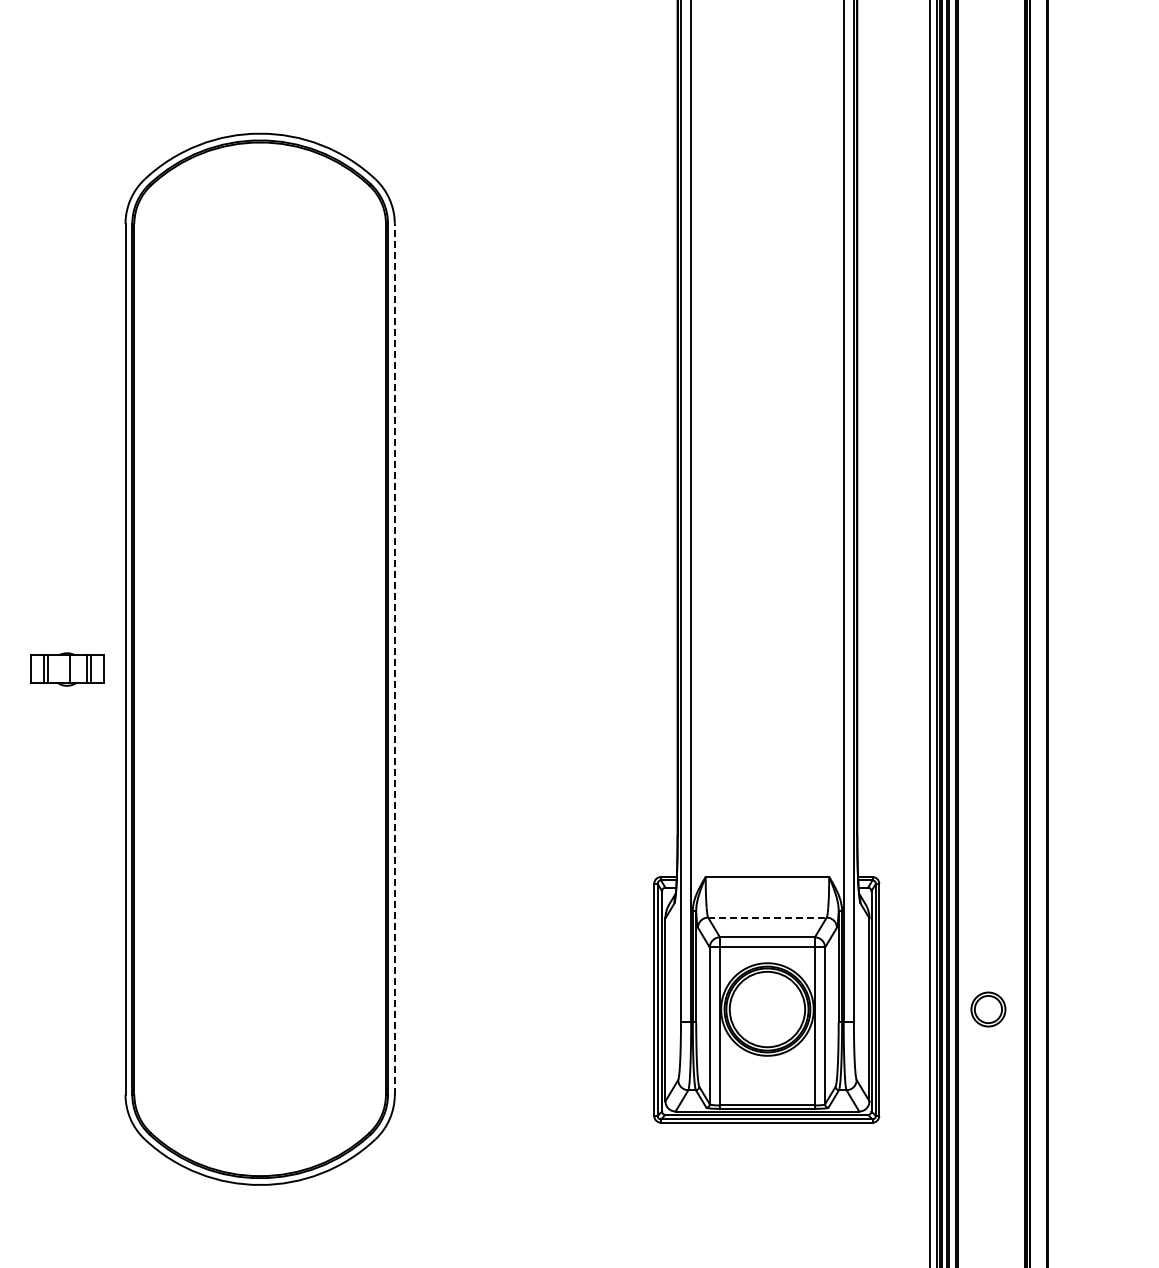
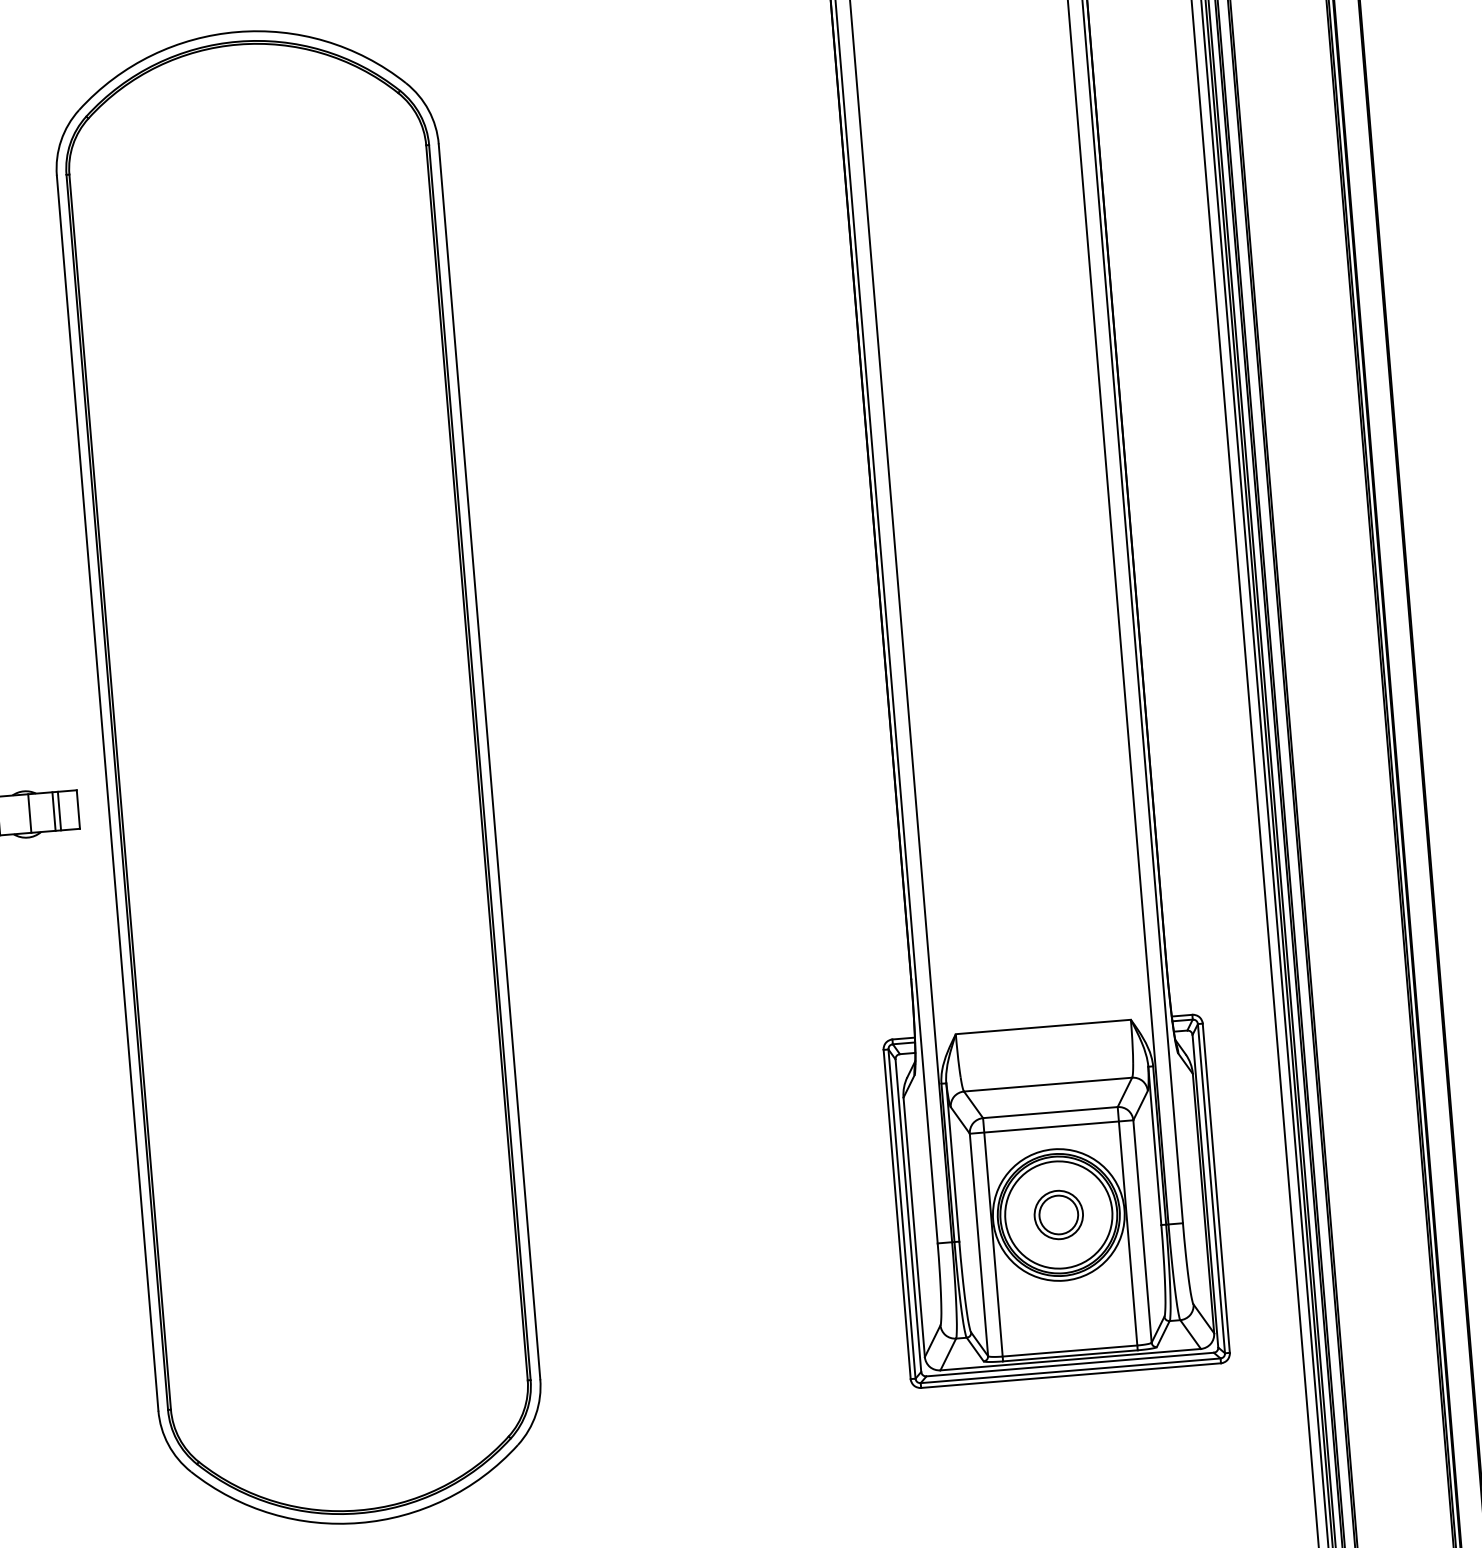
line: (394, 658) -> (489, 760), dashed -> solid
line: (767, 917) -> (1048, 1084), dashed -> solid
part: (988, 1009) -> (1058, 1214), moved

